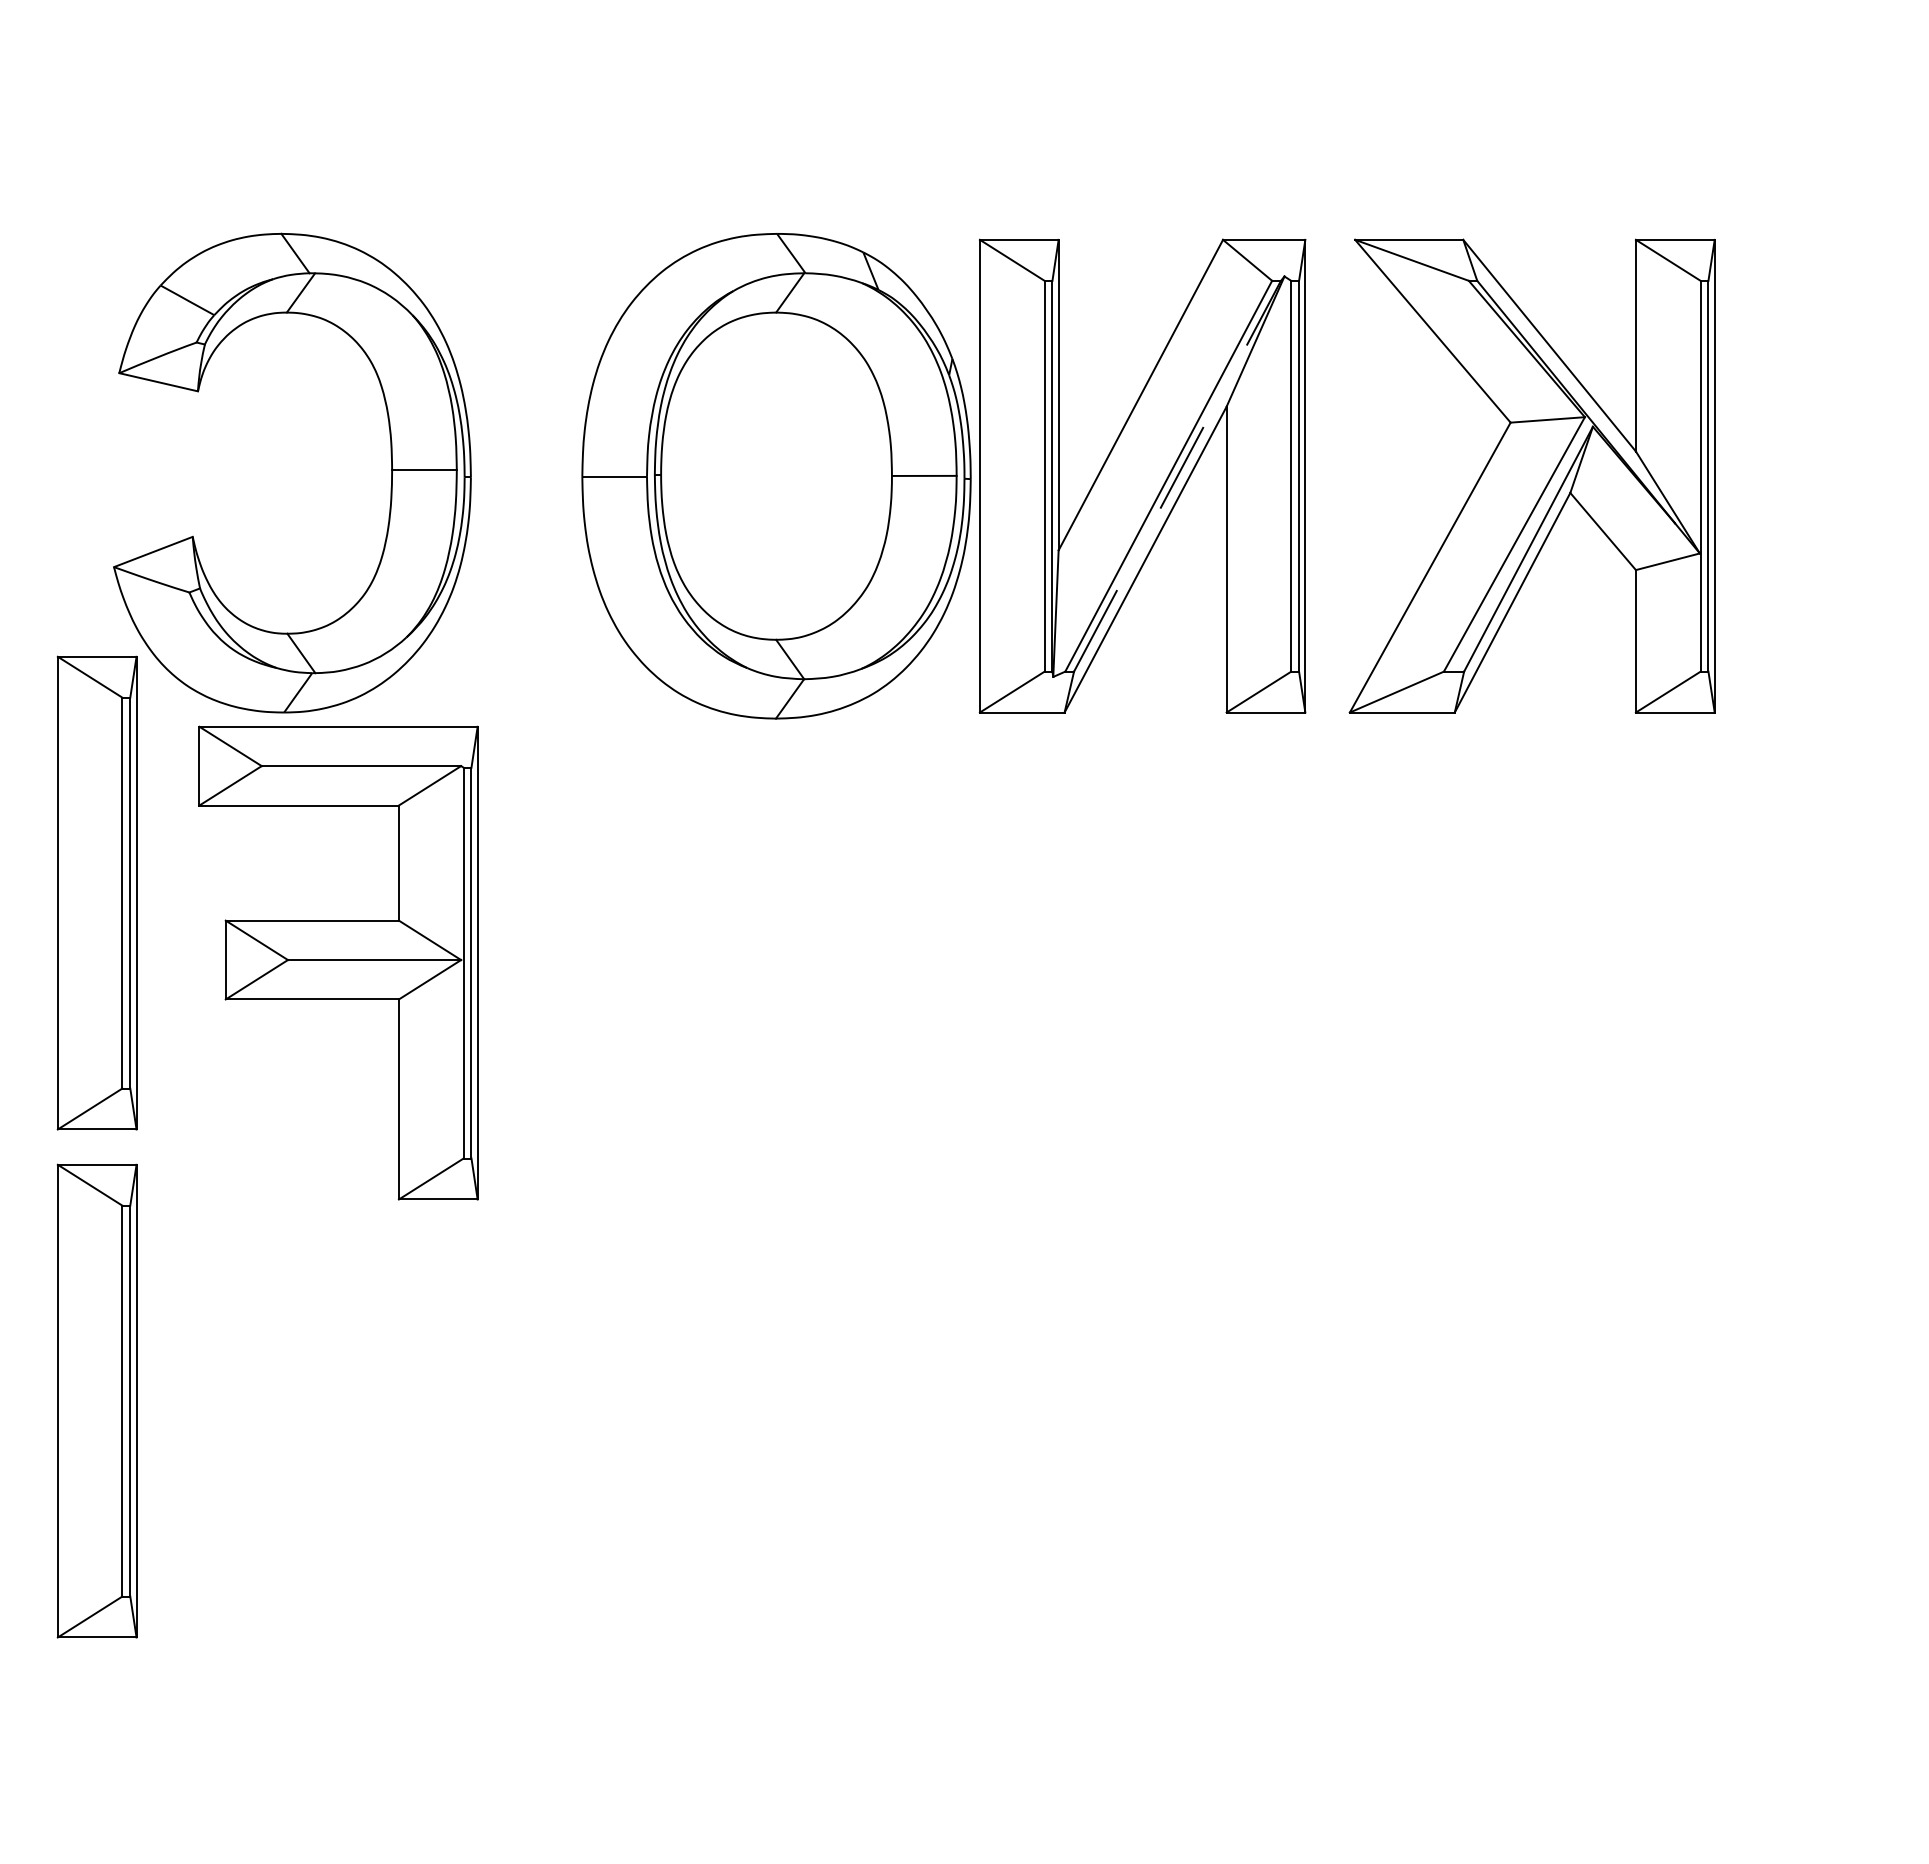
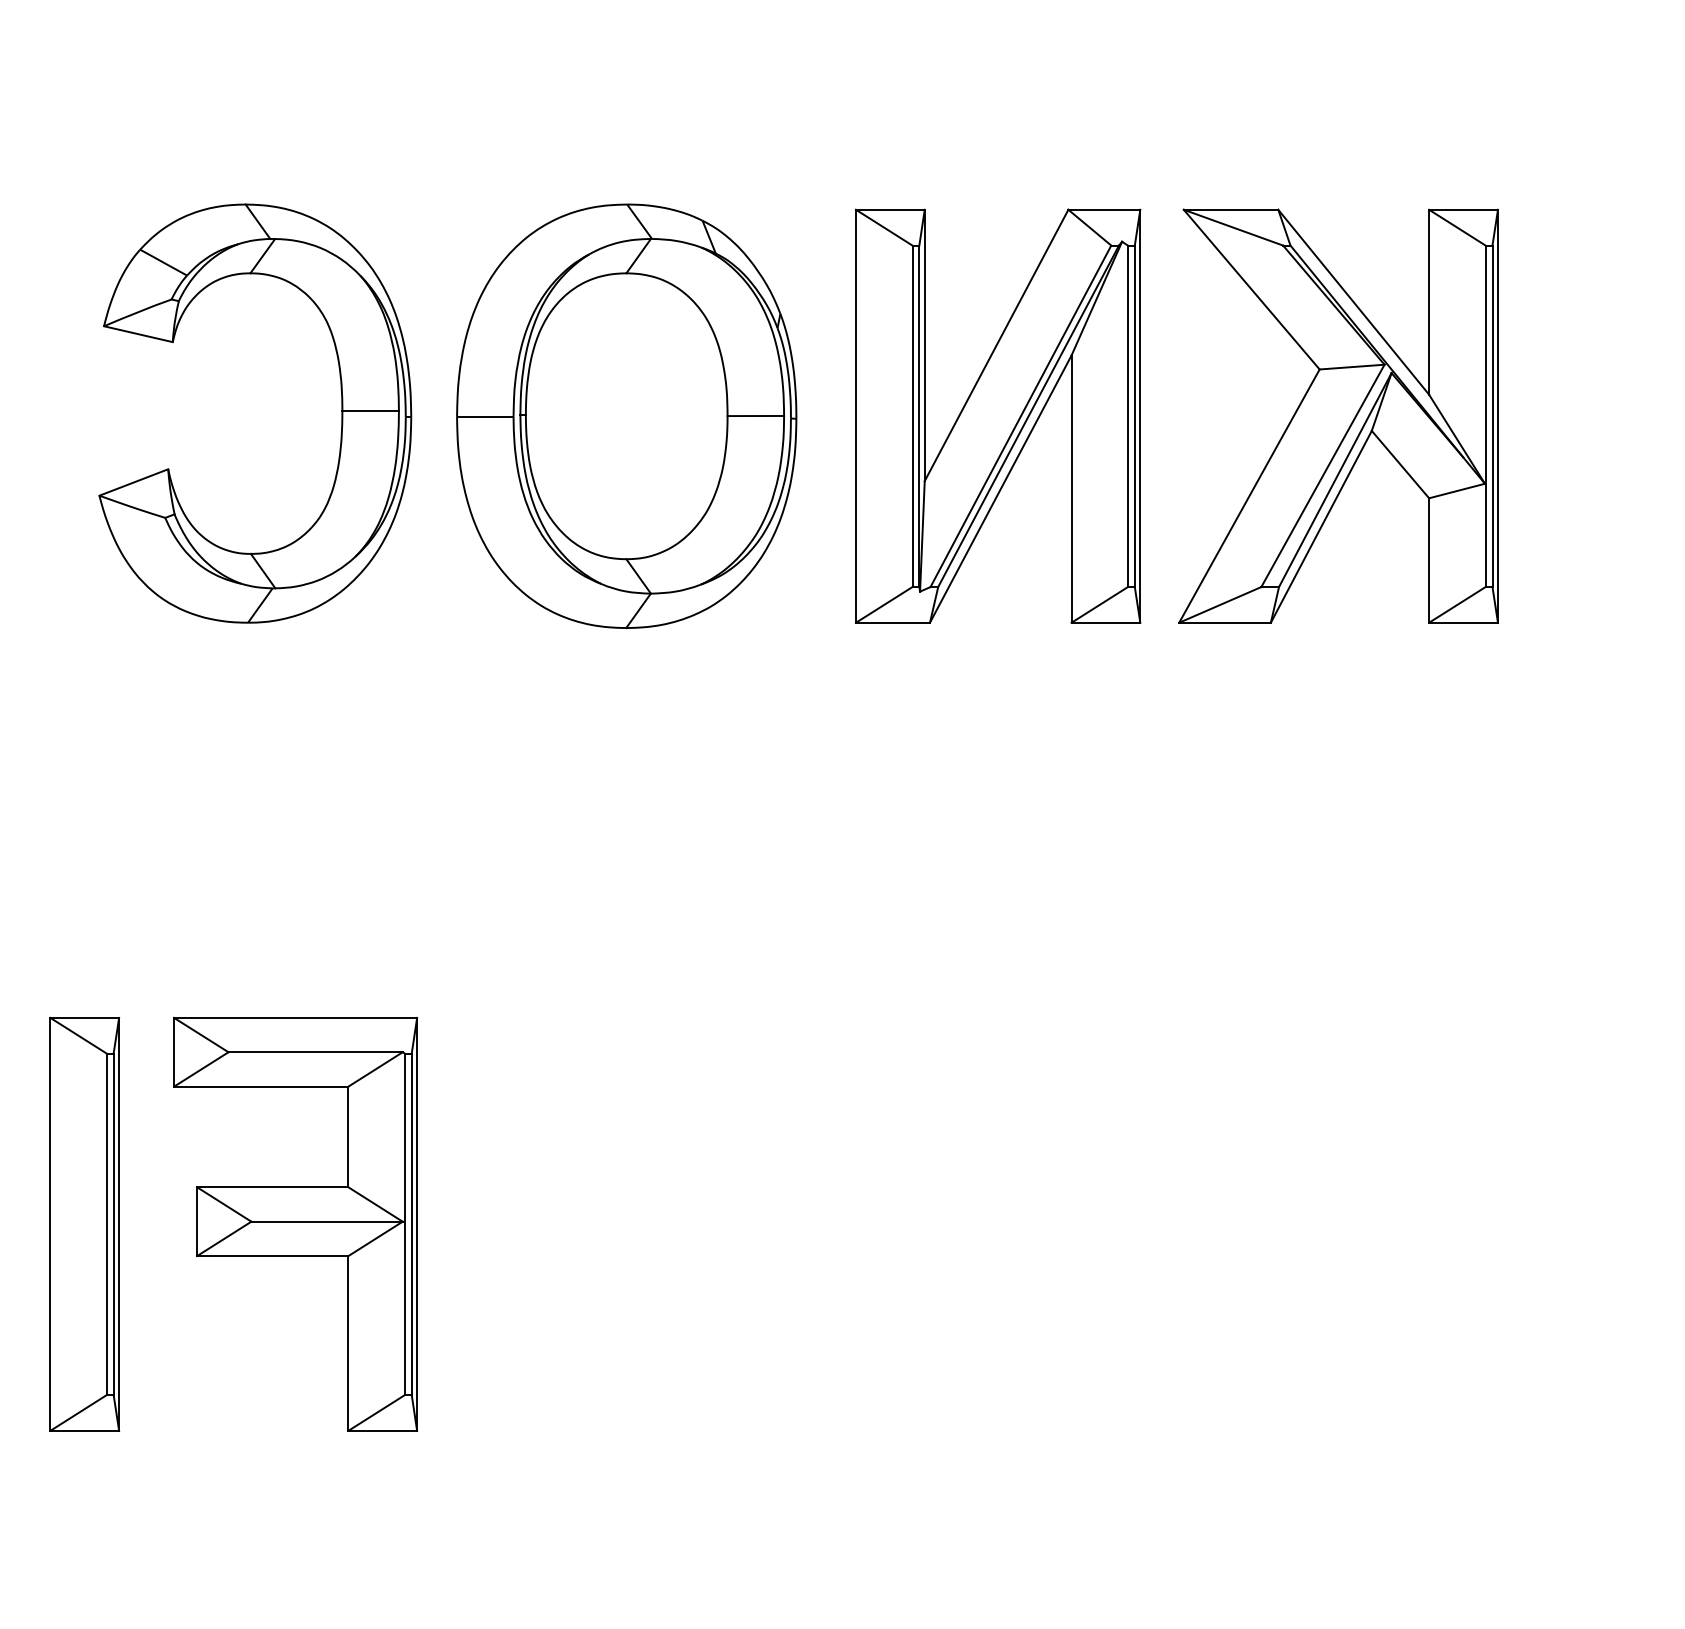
line: (1177, 475) -> (1028, 415), dashed -> solid
part: (776, 476) -> (626, 416), moved
part: (96, 892) -> (84, 779), removed
part: (338, 962) -> (295, 1223), moved

